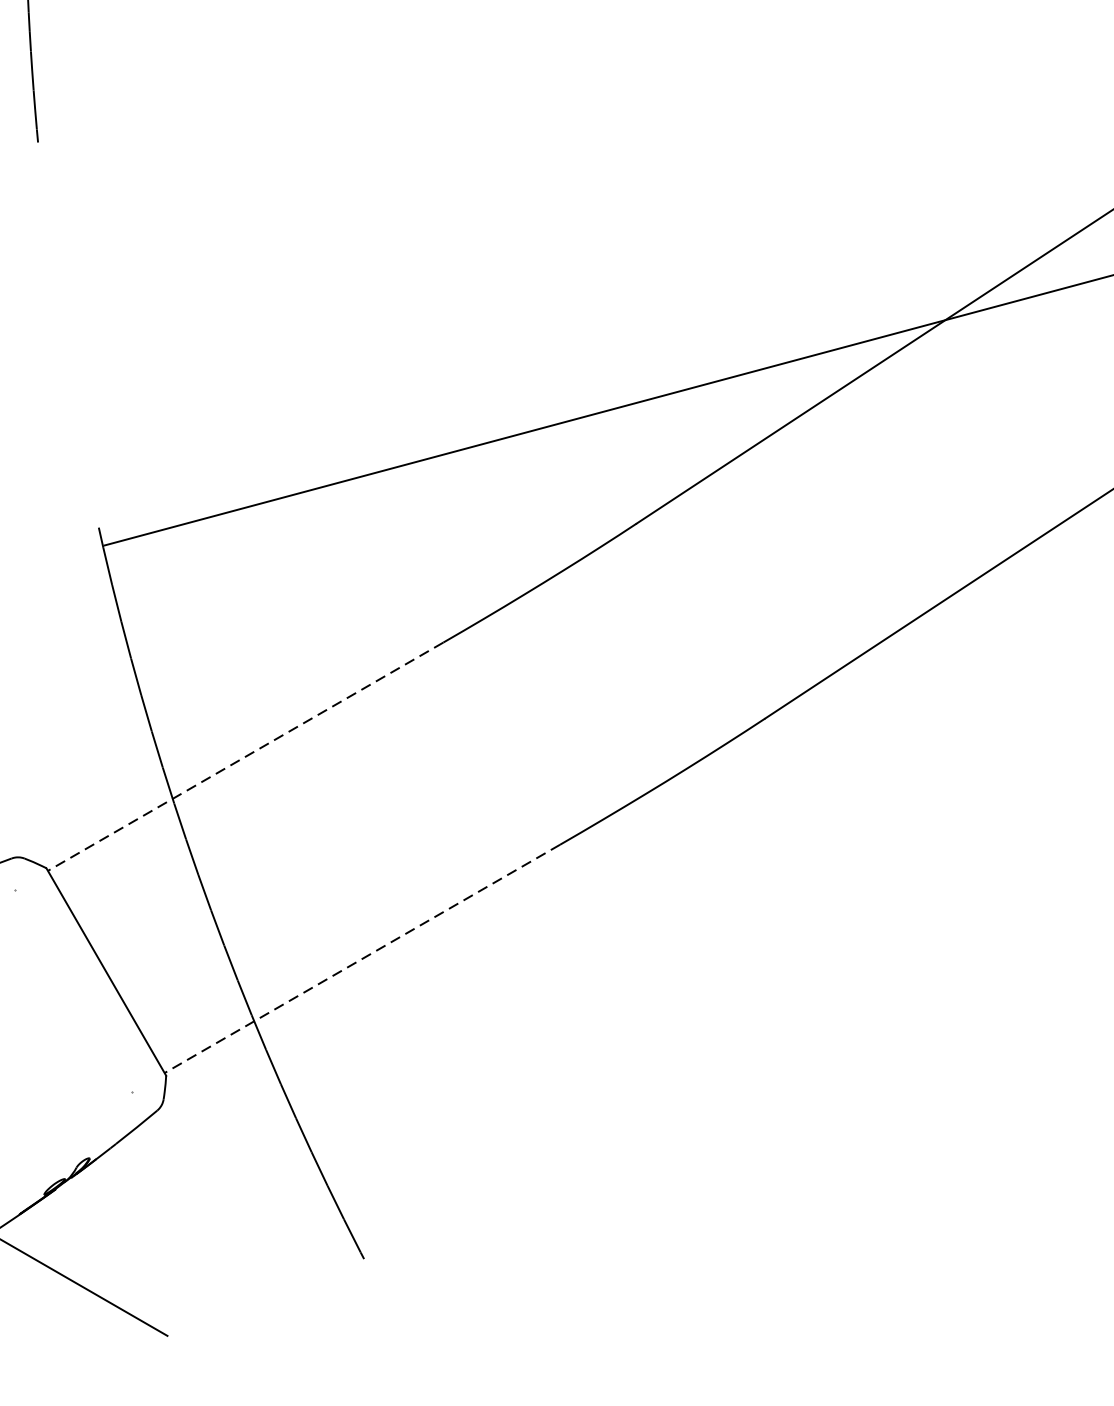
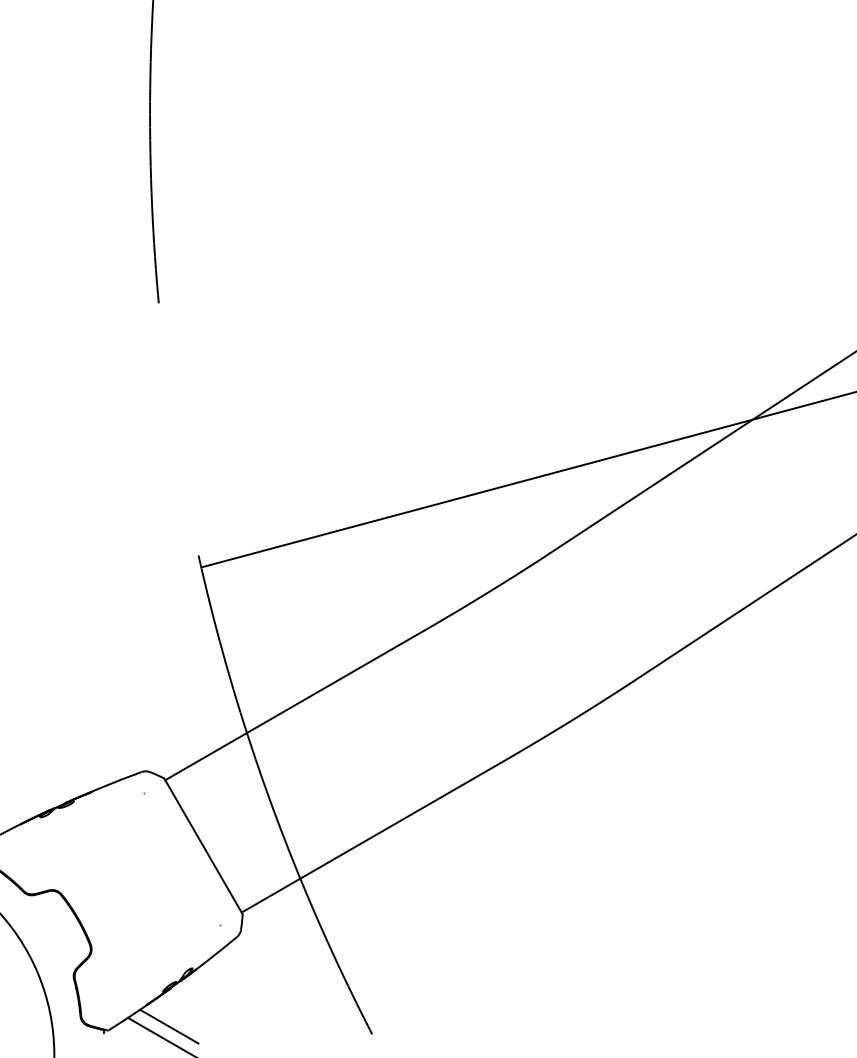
line: (245, 756) -> (294, 705), dashed -> solid
line: (361, 959) -> (370, 838), dashed -> solid
line: (54, 1247) -> (169, 1026), added

